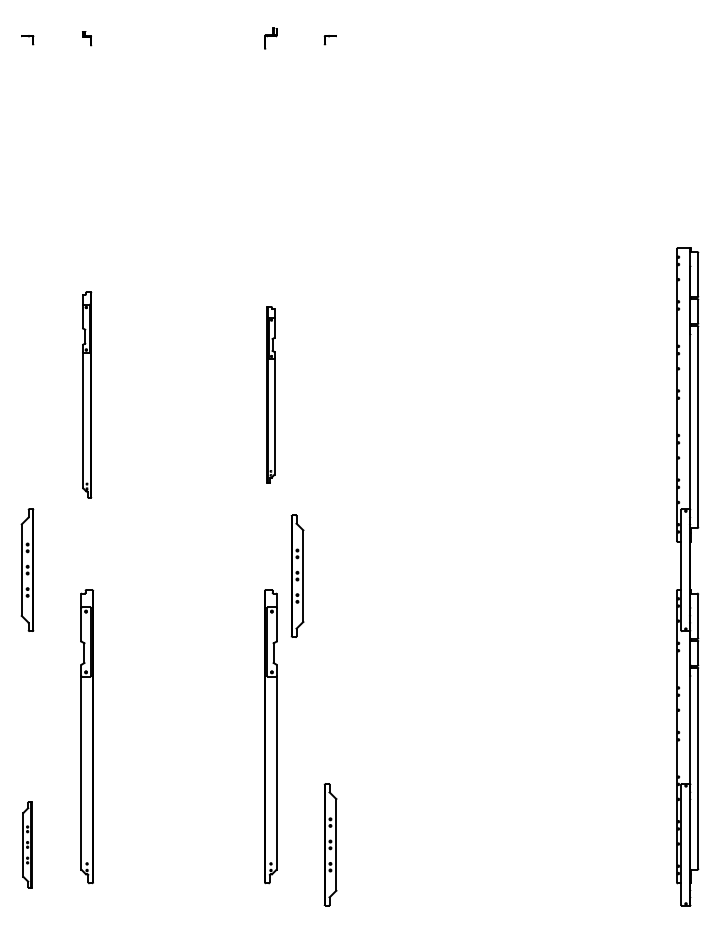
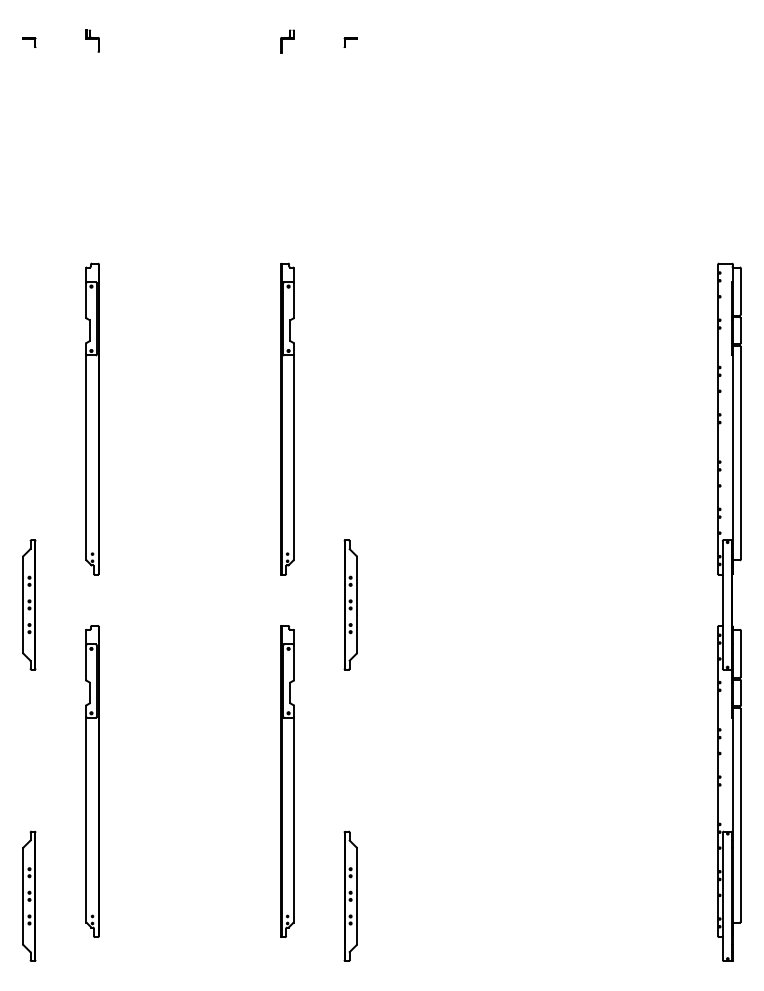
part: (86, 38) -> (91, 40), size x1.43
part: (86, 394) -> (91, 418), size x1.43
part: (270, 394) -> (287, 418), size x1.67
part: (297, 575) -> (350, 604), moved
part: (27, 844) -> (29, 895), size x1.43

